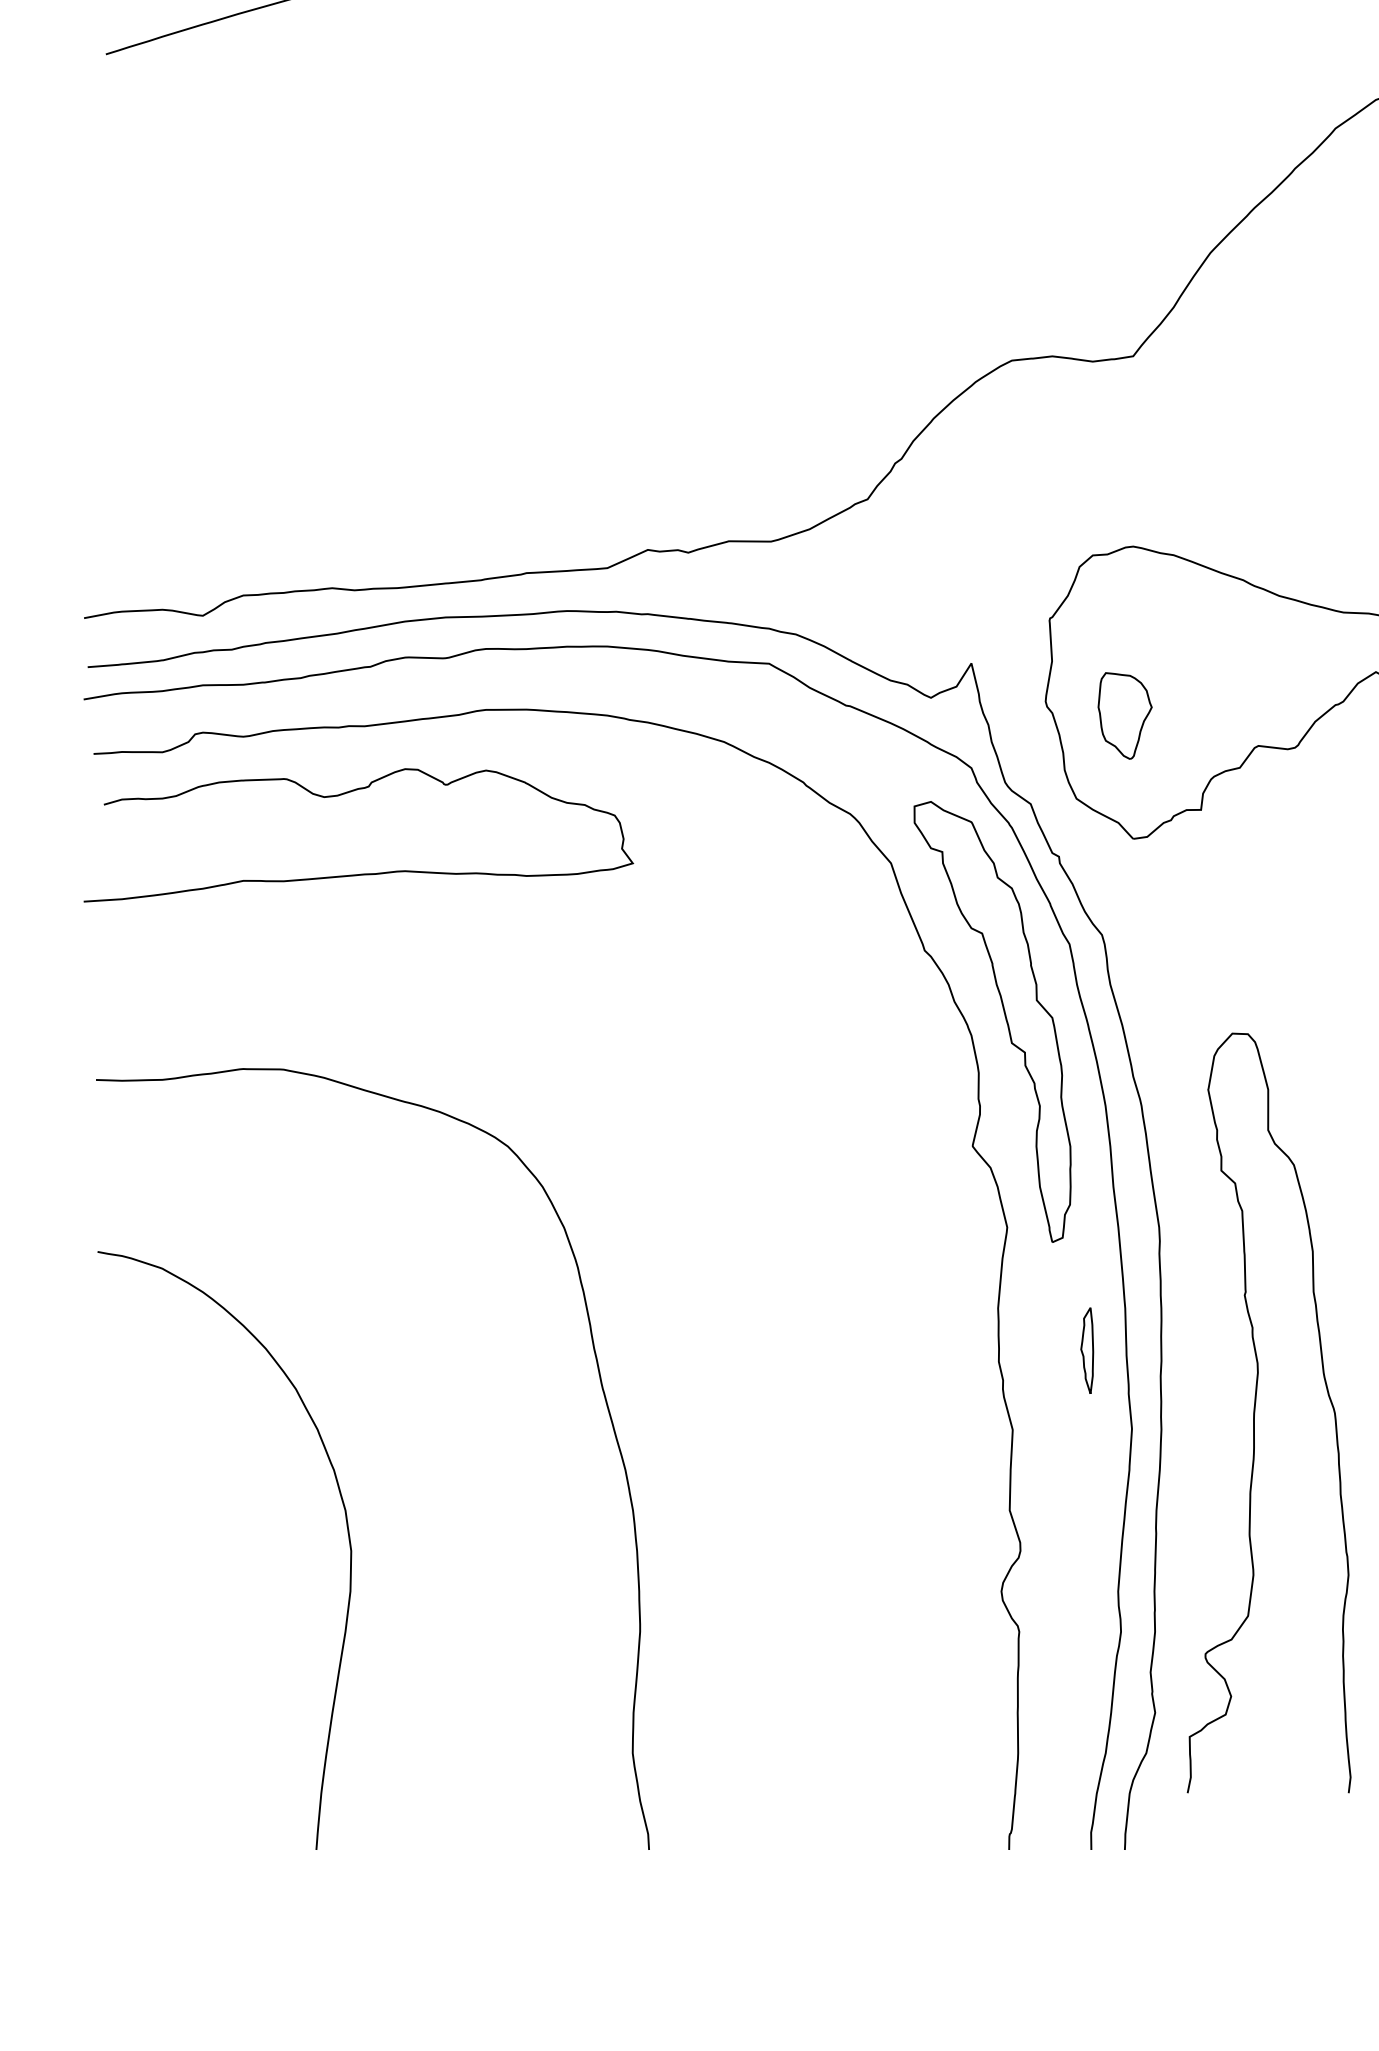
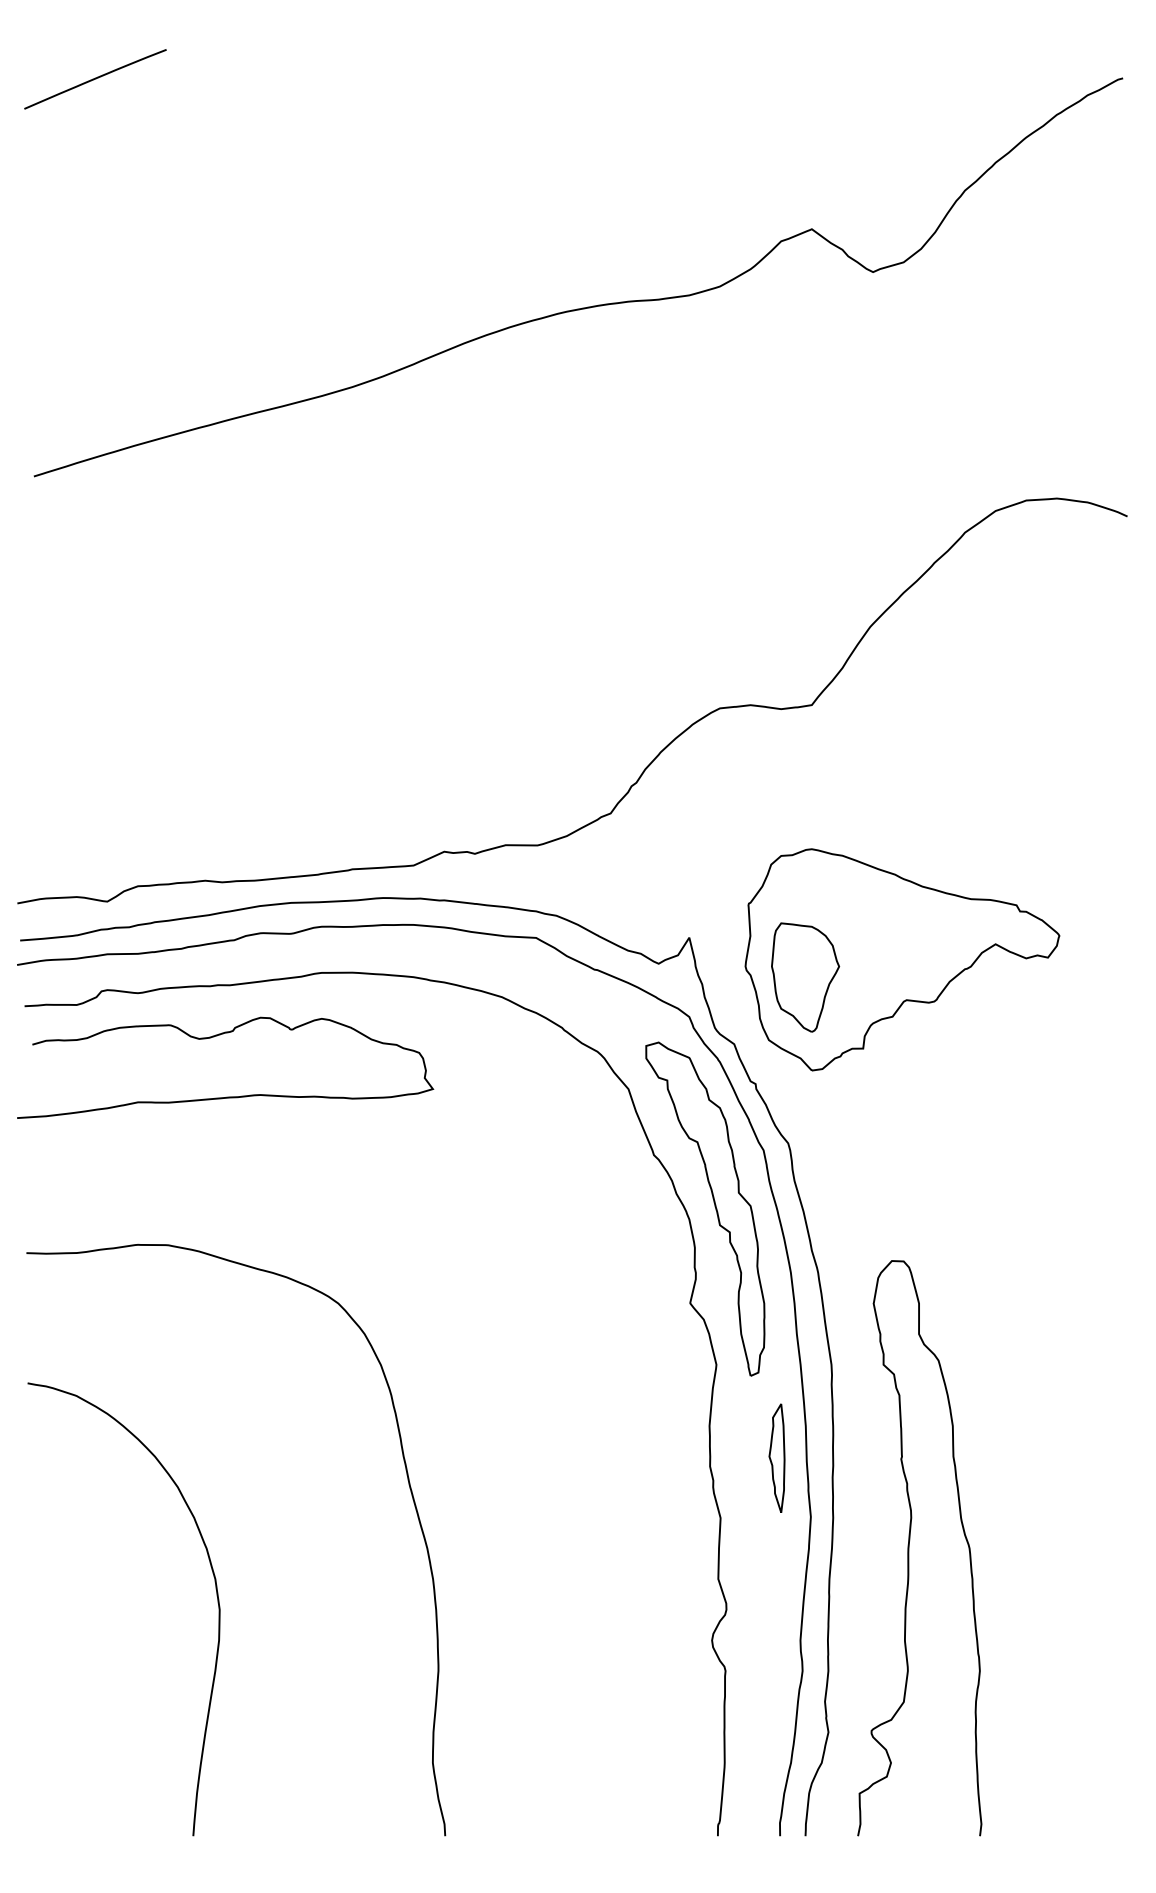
part: (1124, 715) -> (805, 977), size x1.67
part: (1086, 1349) -> (776, 1457), size x1.67
curve: (1255, 1413) -> (909, 1548), moved

